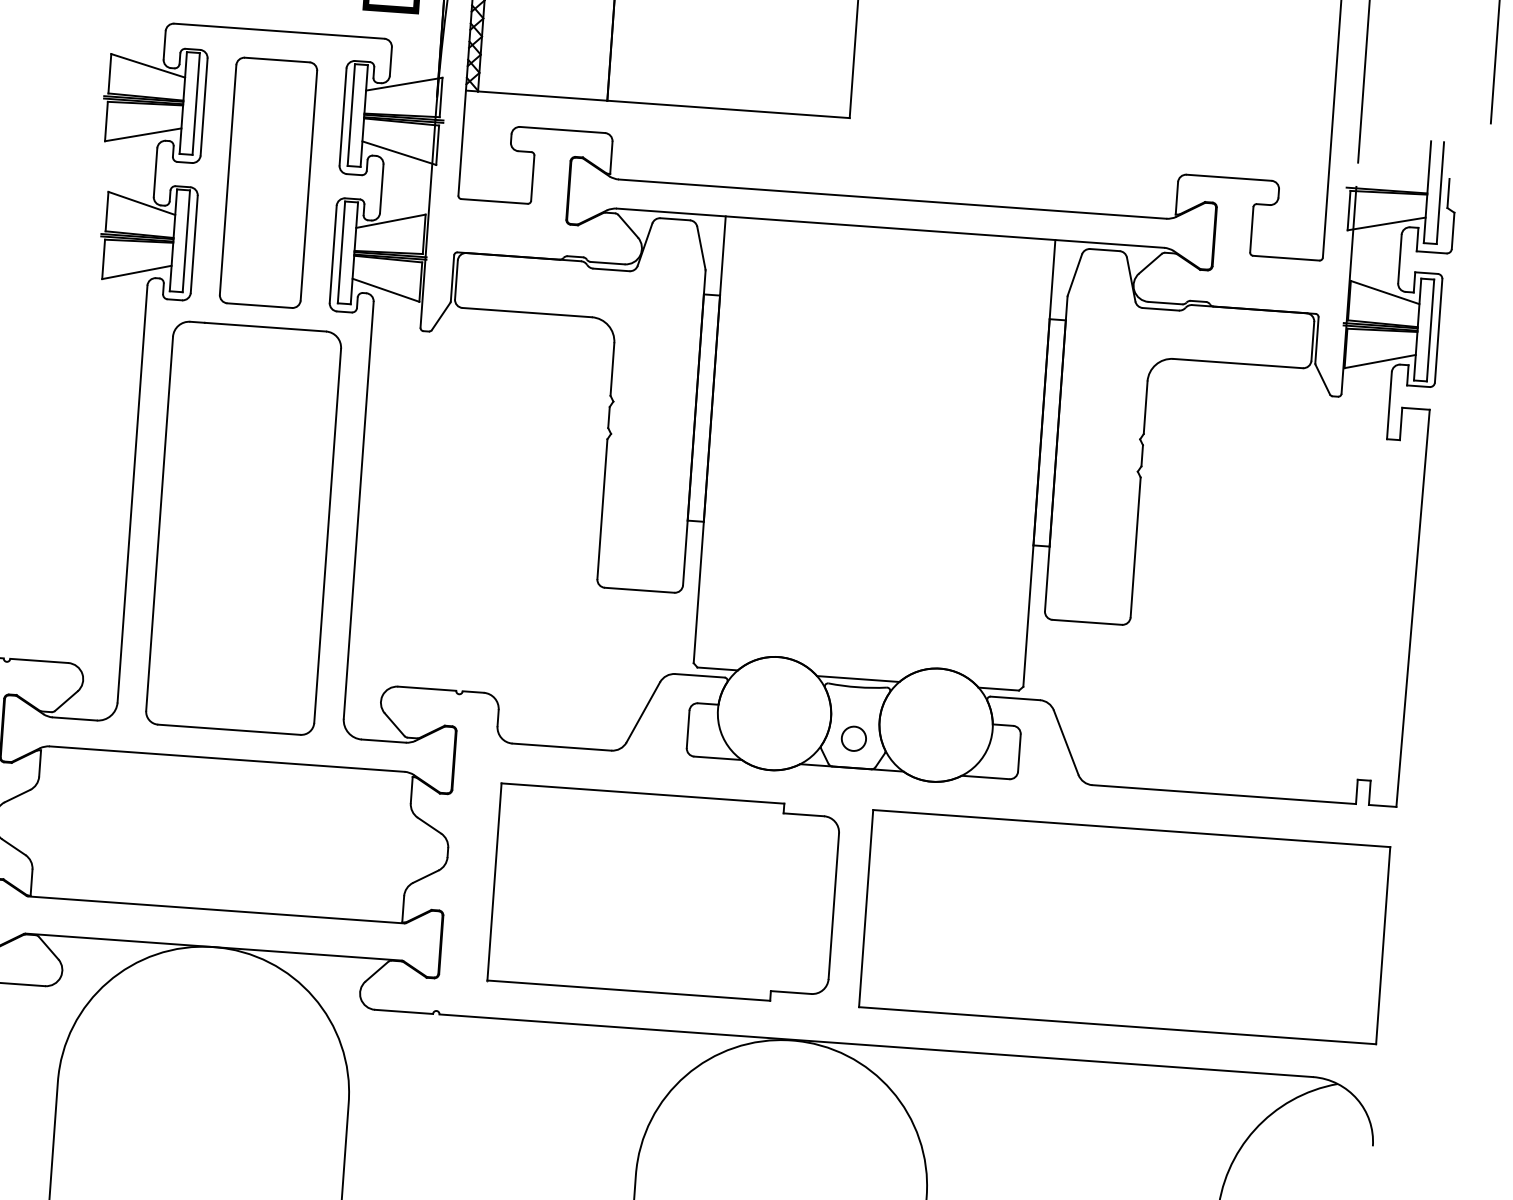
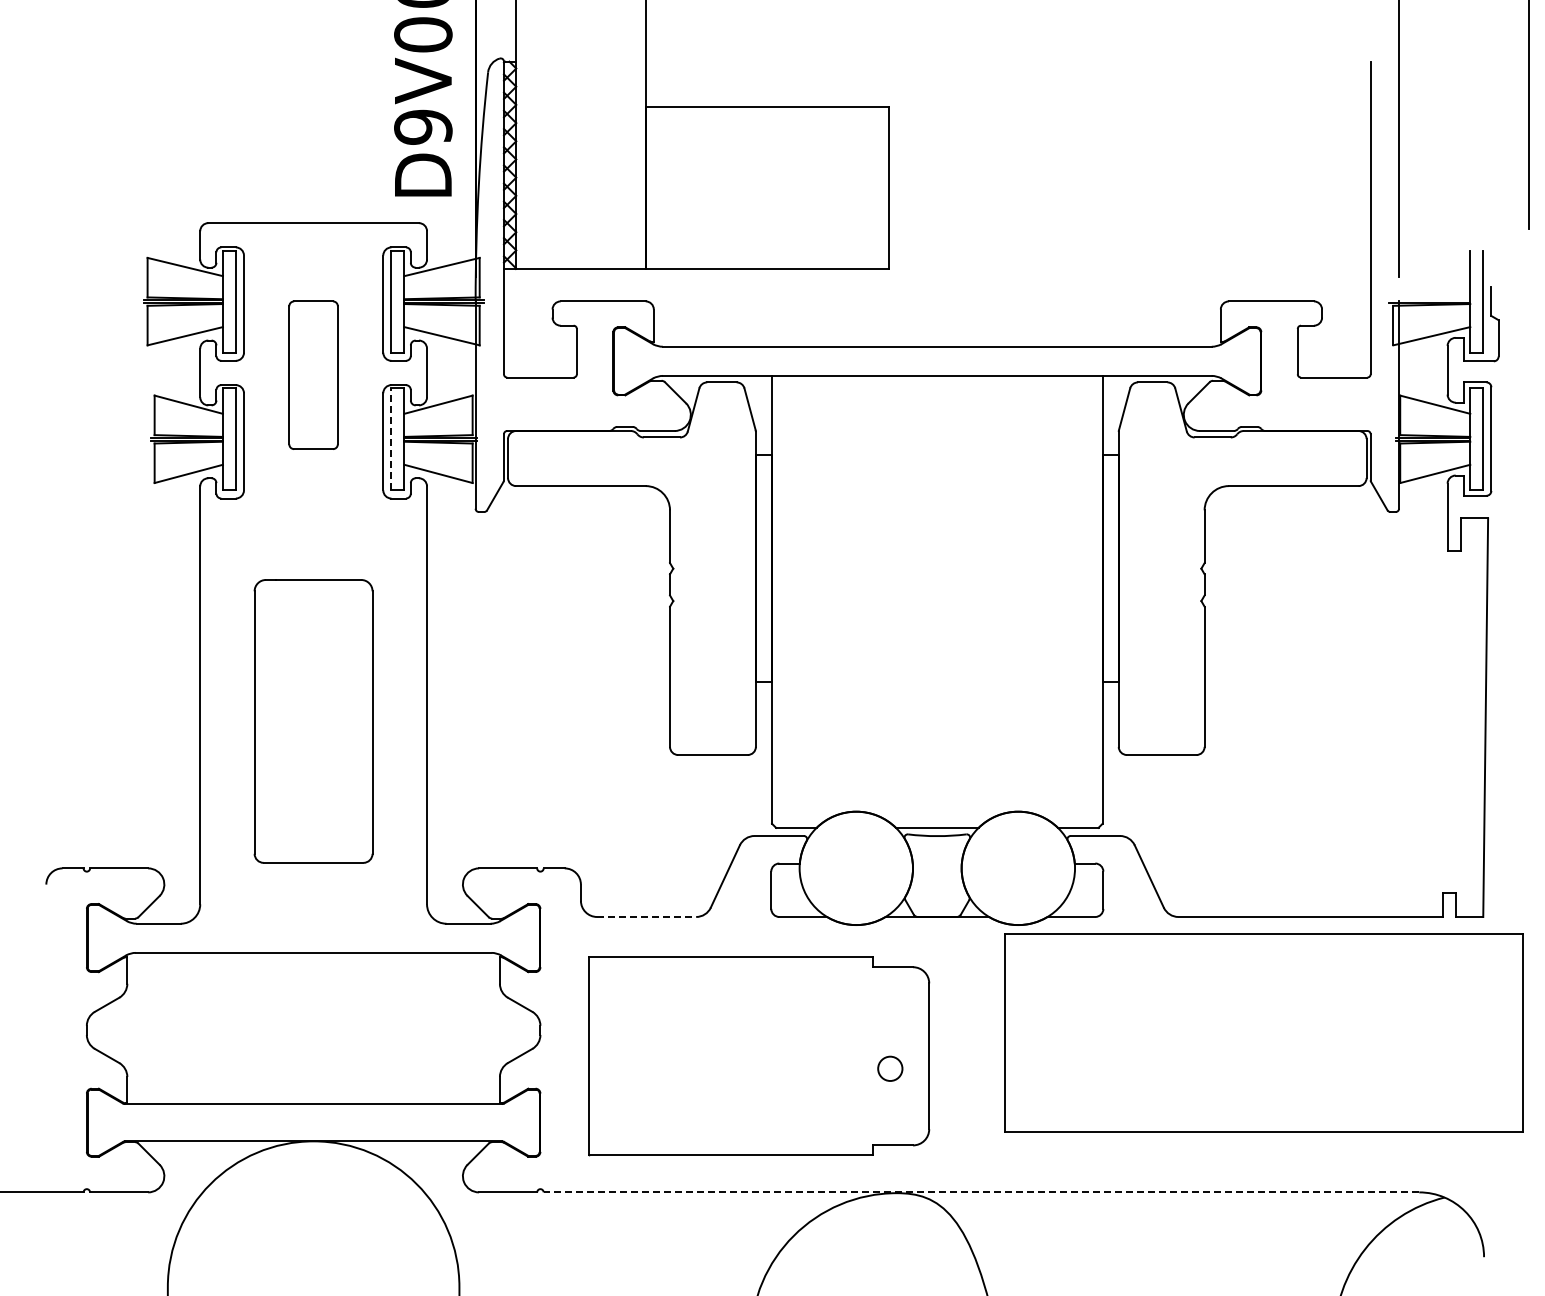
part: (268, 183) -> (313, 375), size x0.6
line: (341, 251) -> (391, 438), solid -> dashed
part: (243, 528) -> (313, 721), size x0.7
circle: (854, 738) -> (890, 1068), moved
line: (561, 746) -> (646, 916), solid -> dashed
part: (1124, 926) -> (1263, 1032), moved
line: (876, 1045) -> (981, 1192), solid -> dashed

